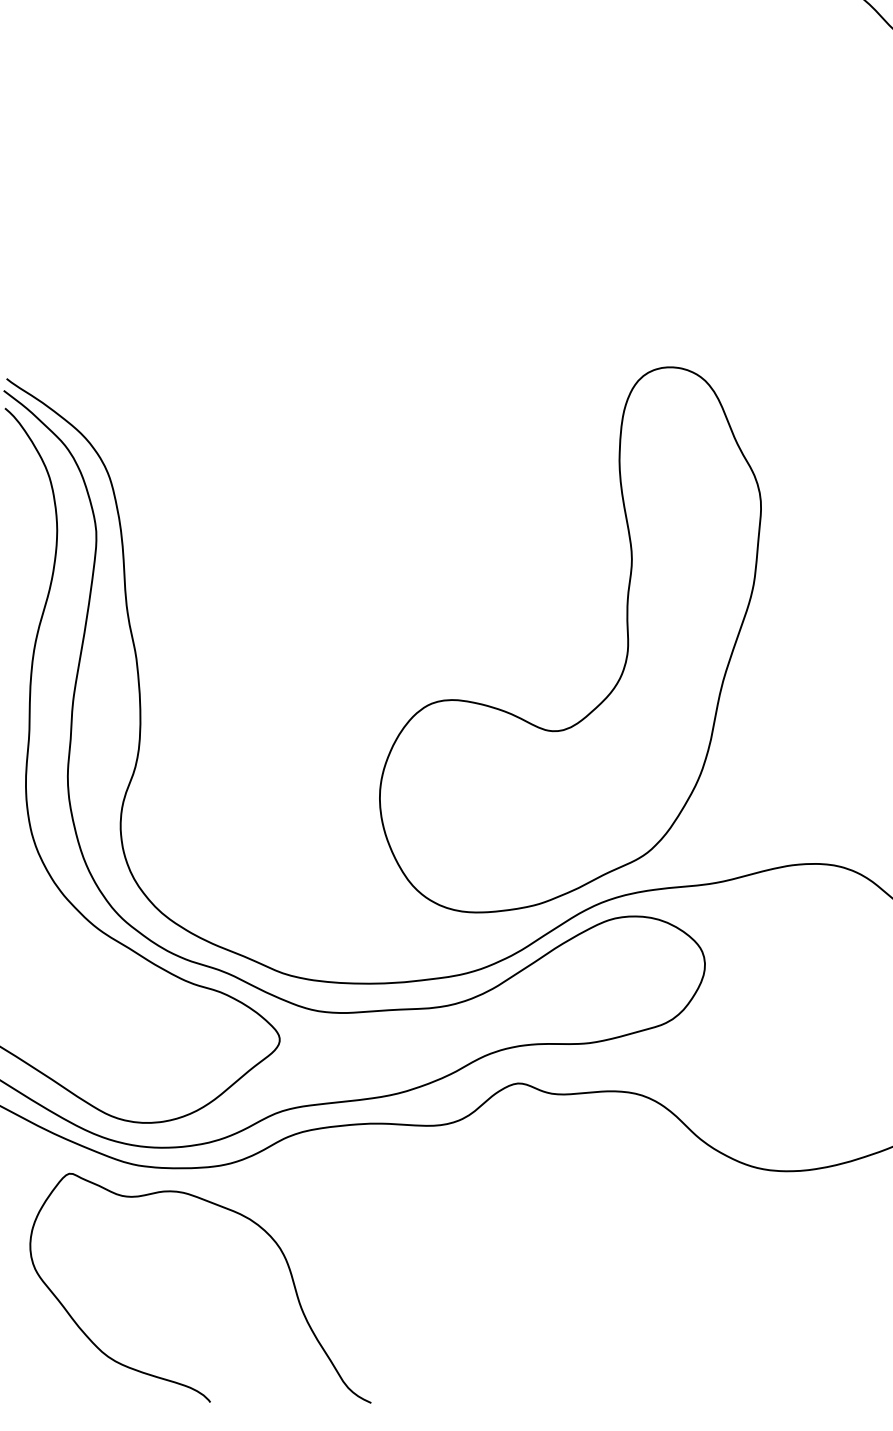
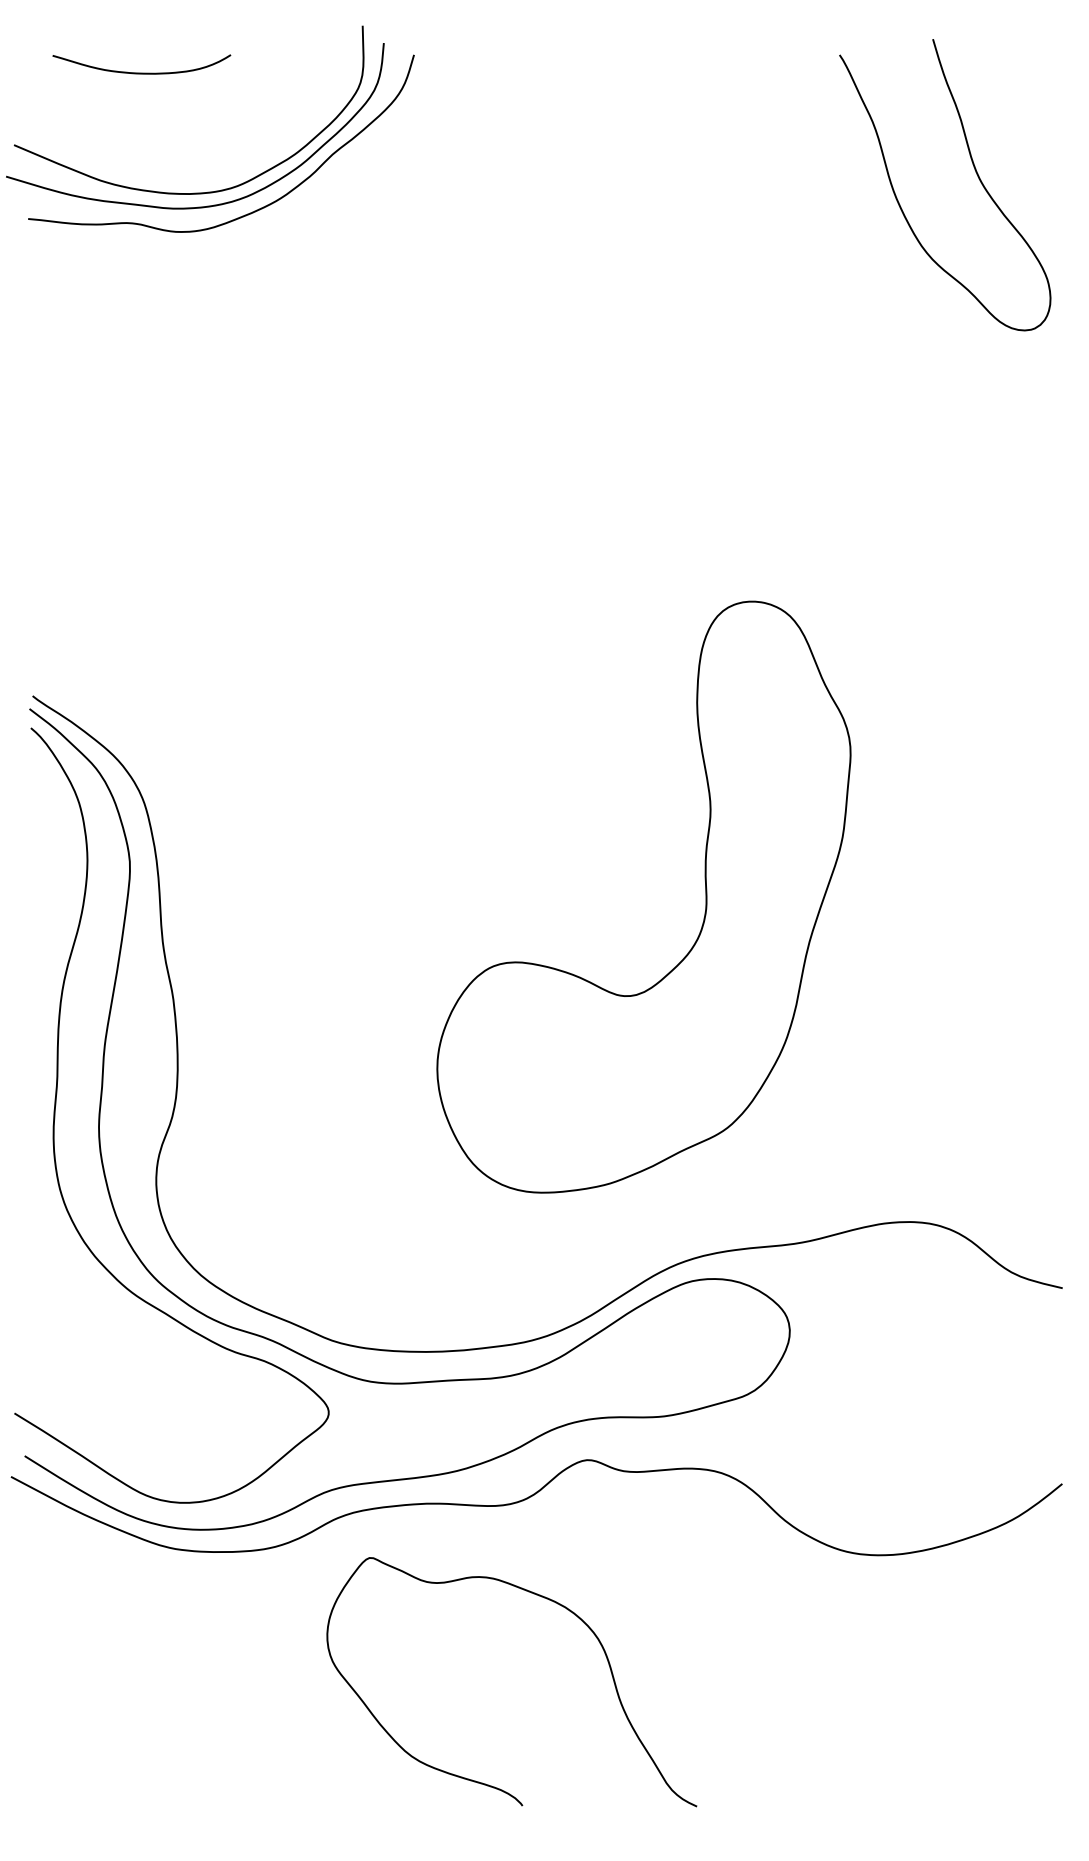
part: (627, 639) -> (705, 896), moved
curve: (232, 1212) -> (546, 1599), moved

